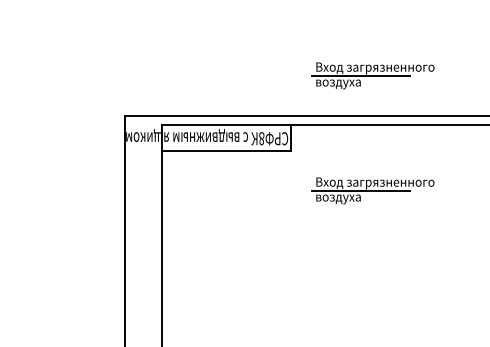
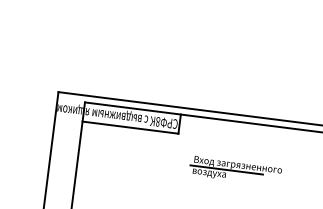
part: (372, 75) -> (246, 85), removed

